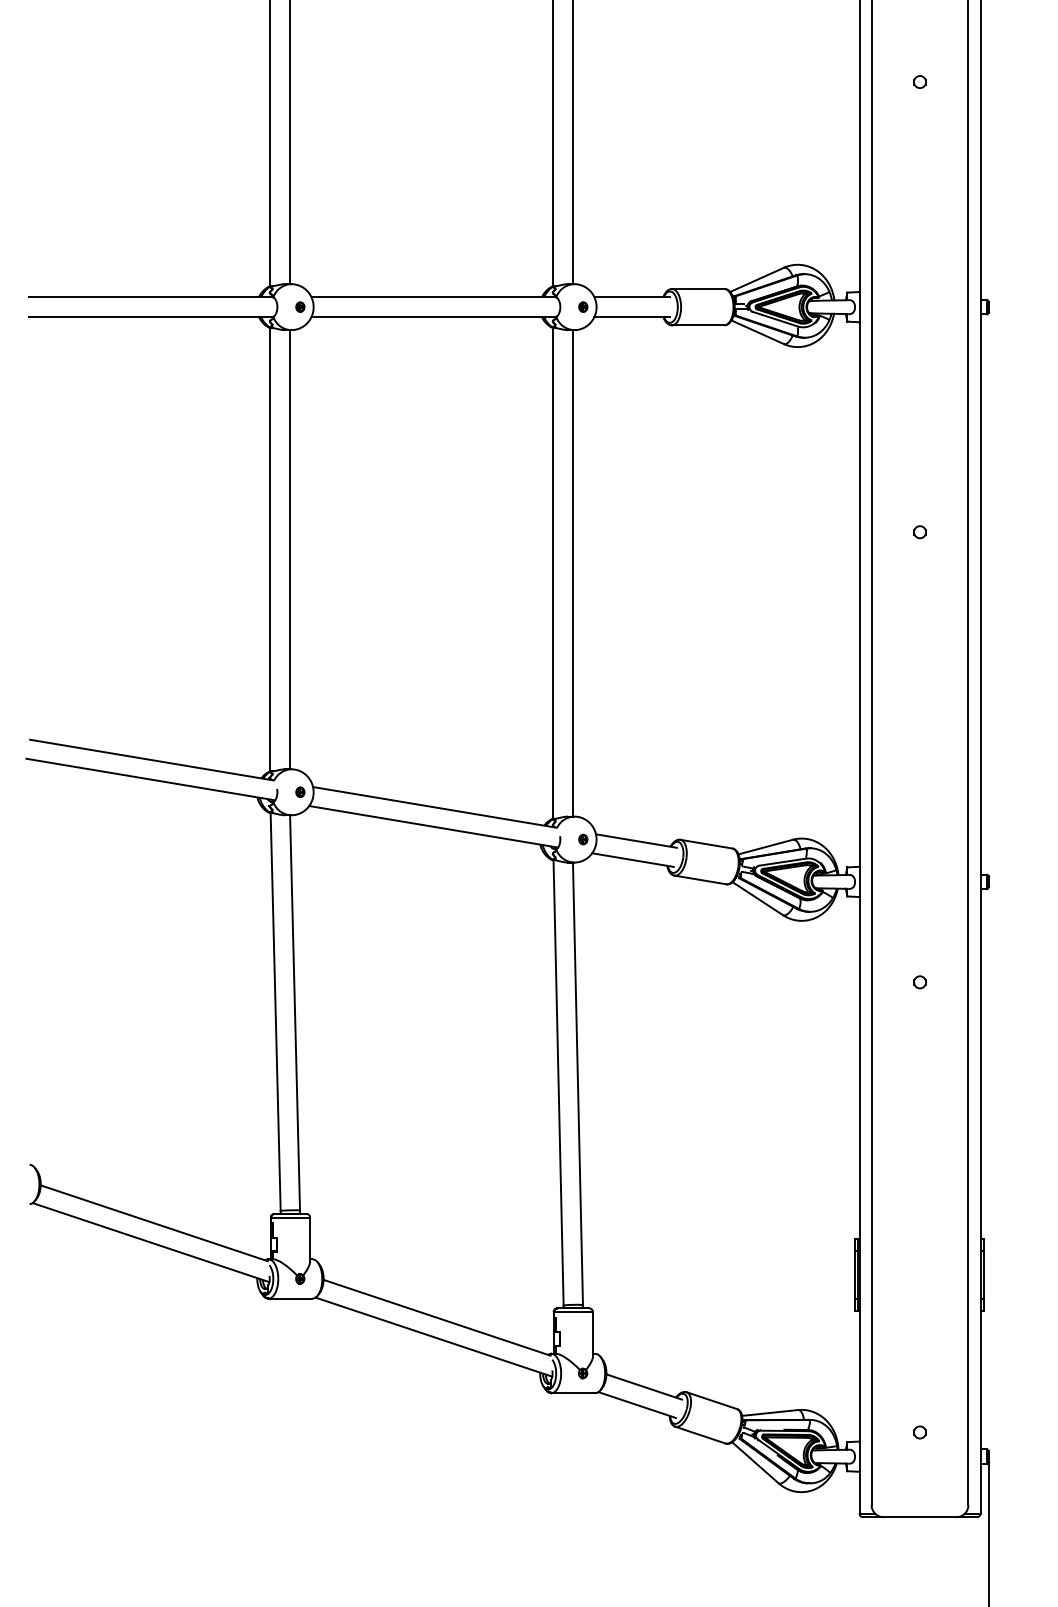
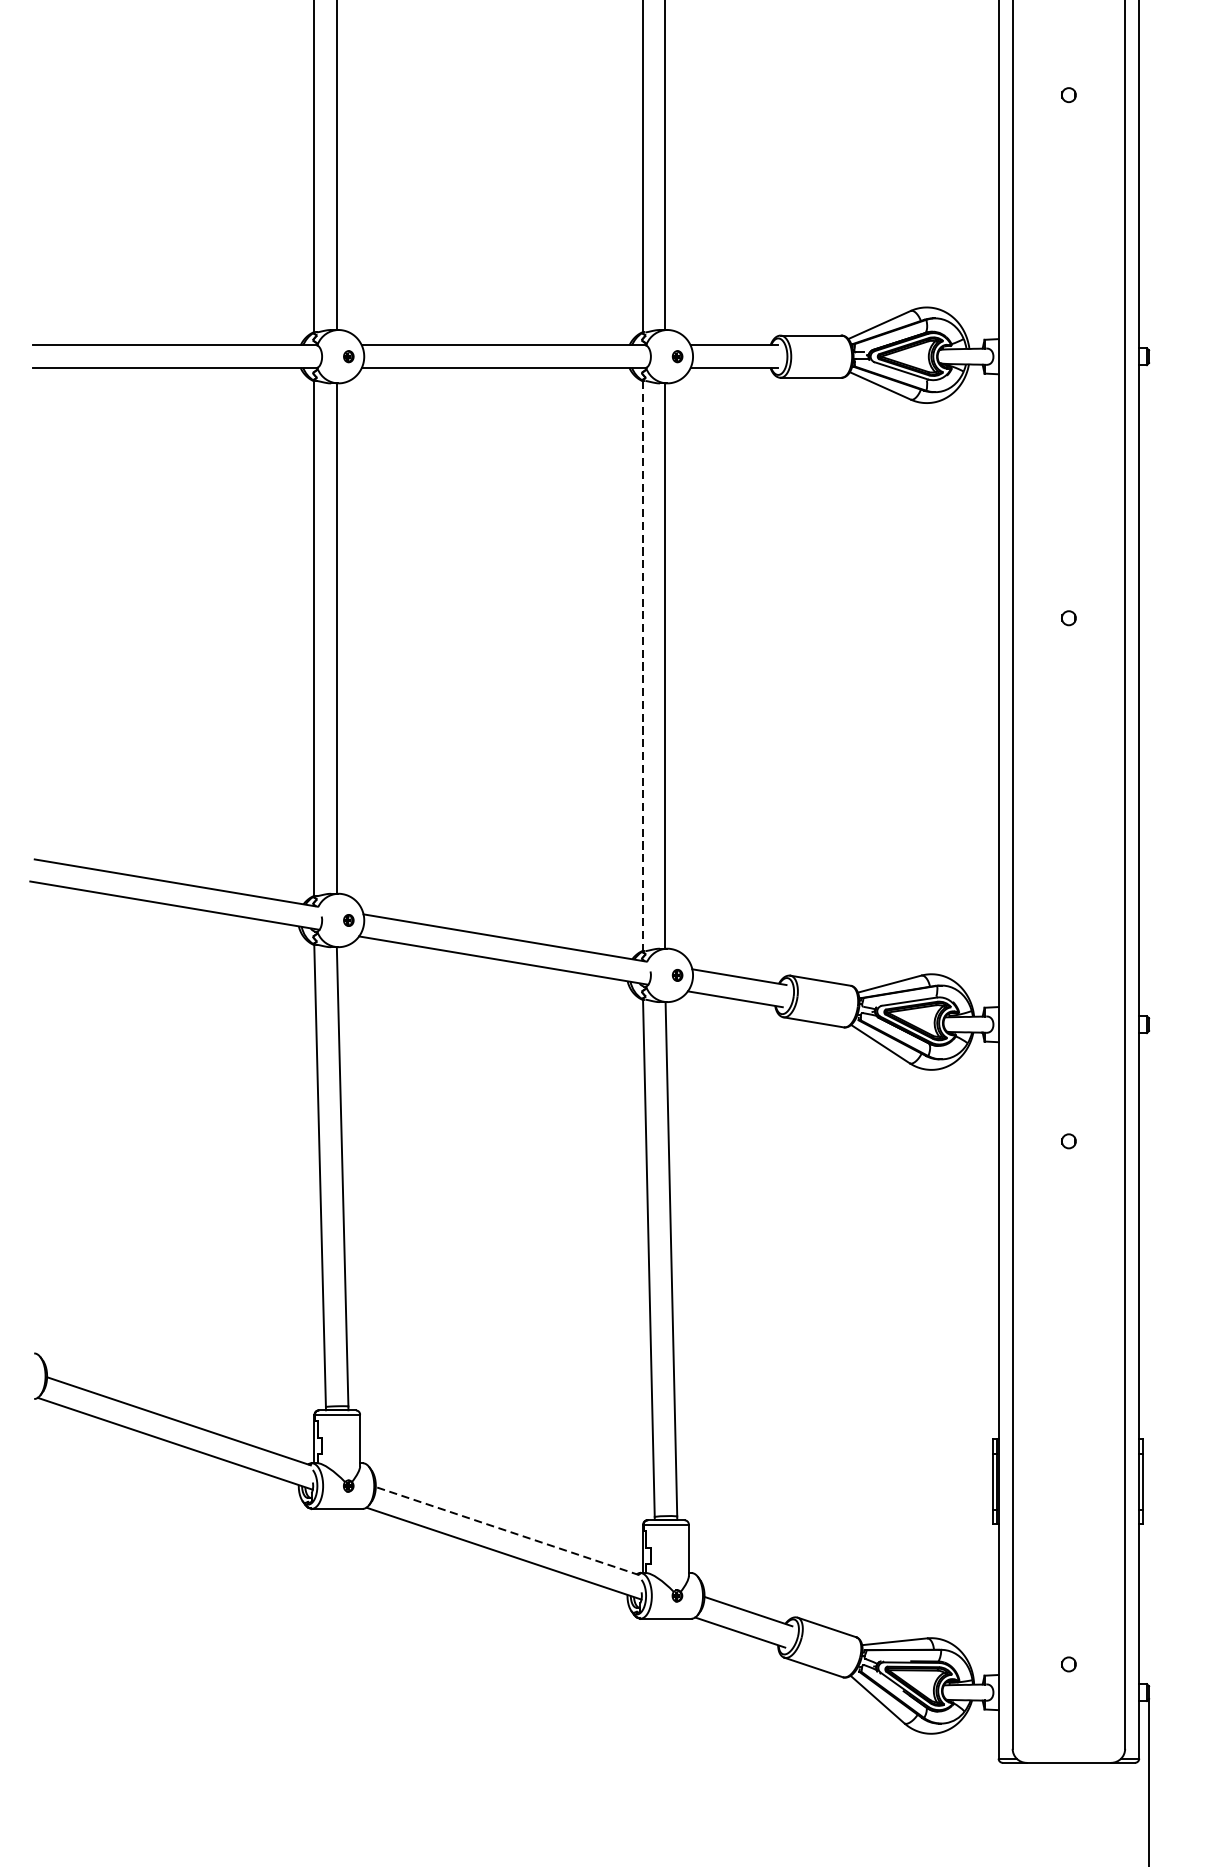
line: (553, 573) -> (642, 666), solid -> dashed
line: (437, 1317) -> (508, 1530), solid -> dashed

